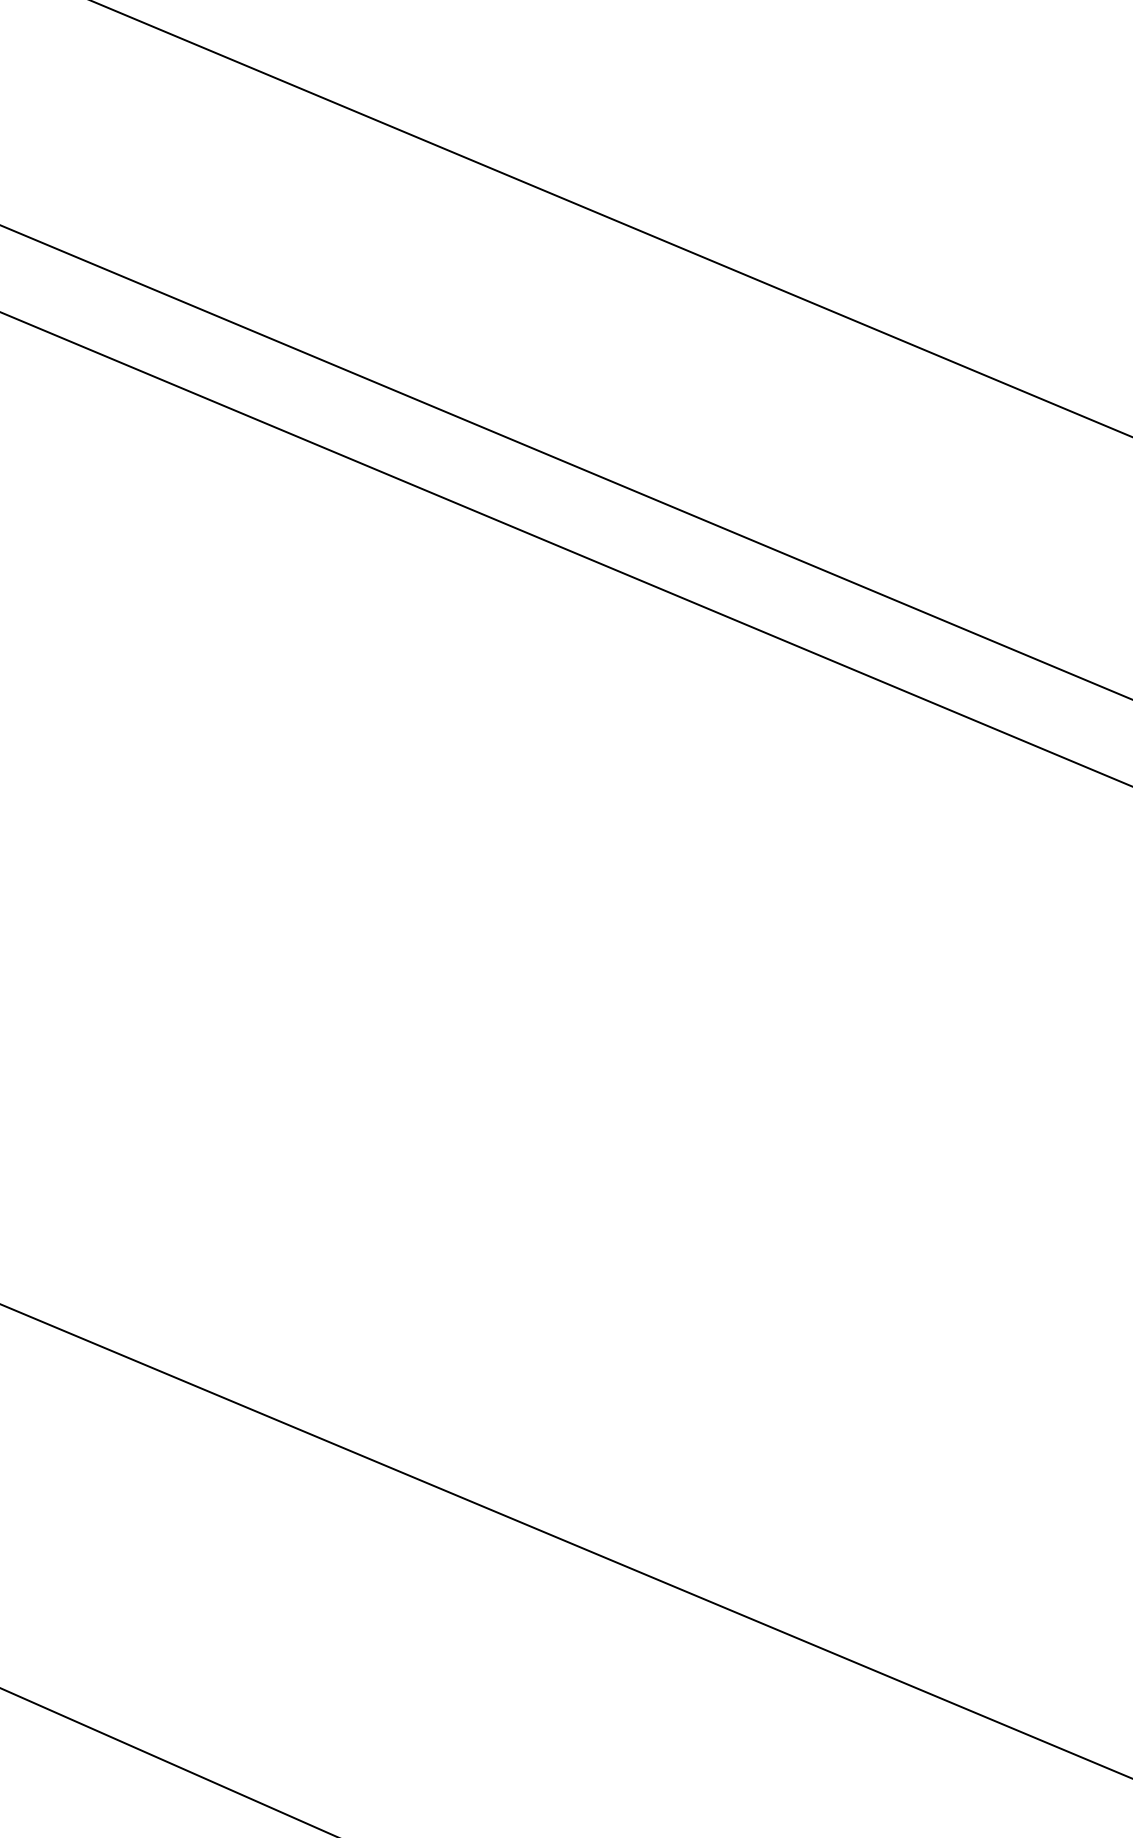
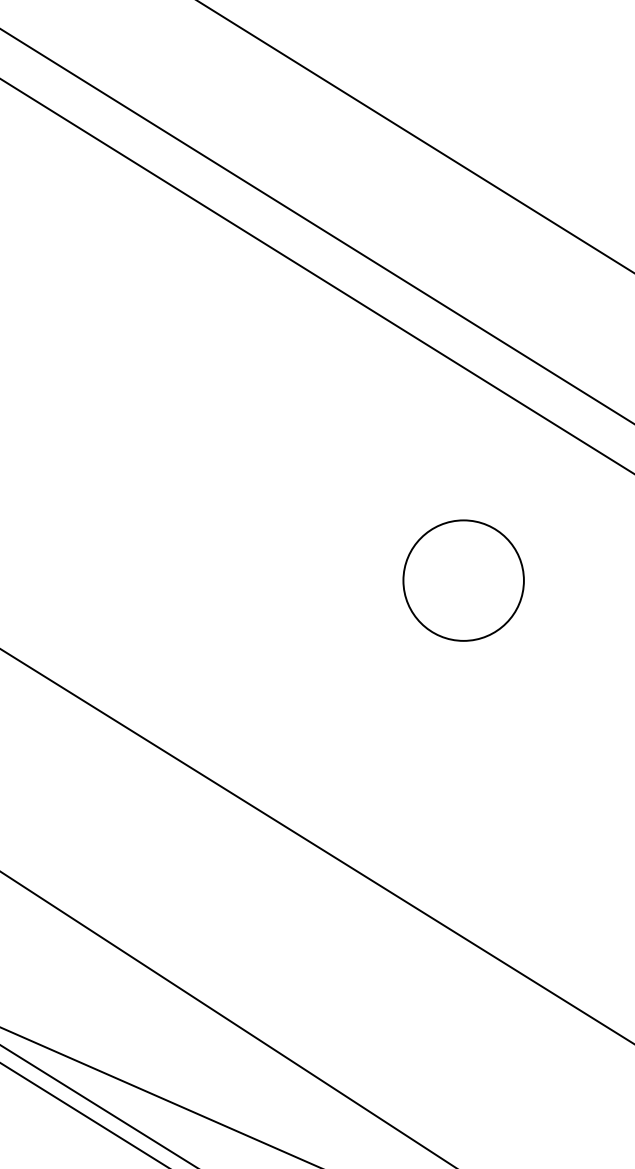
circle: (926, 1071) -> (463, 580), added

